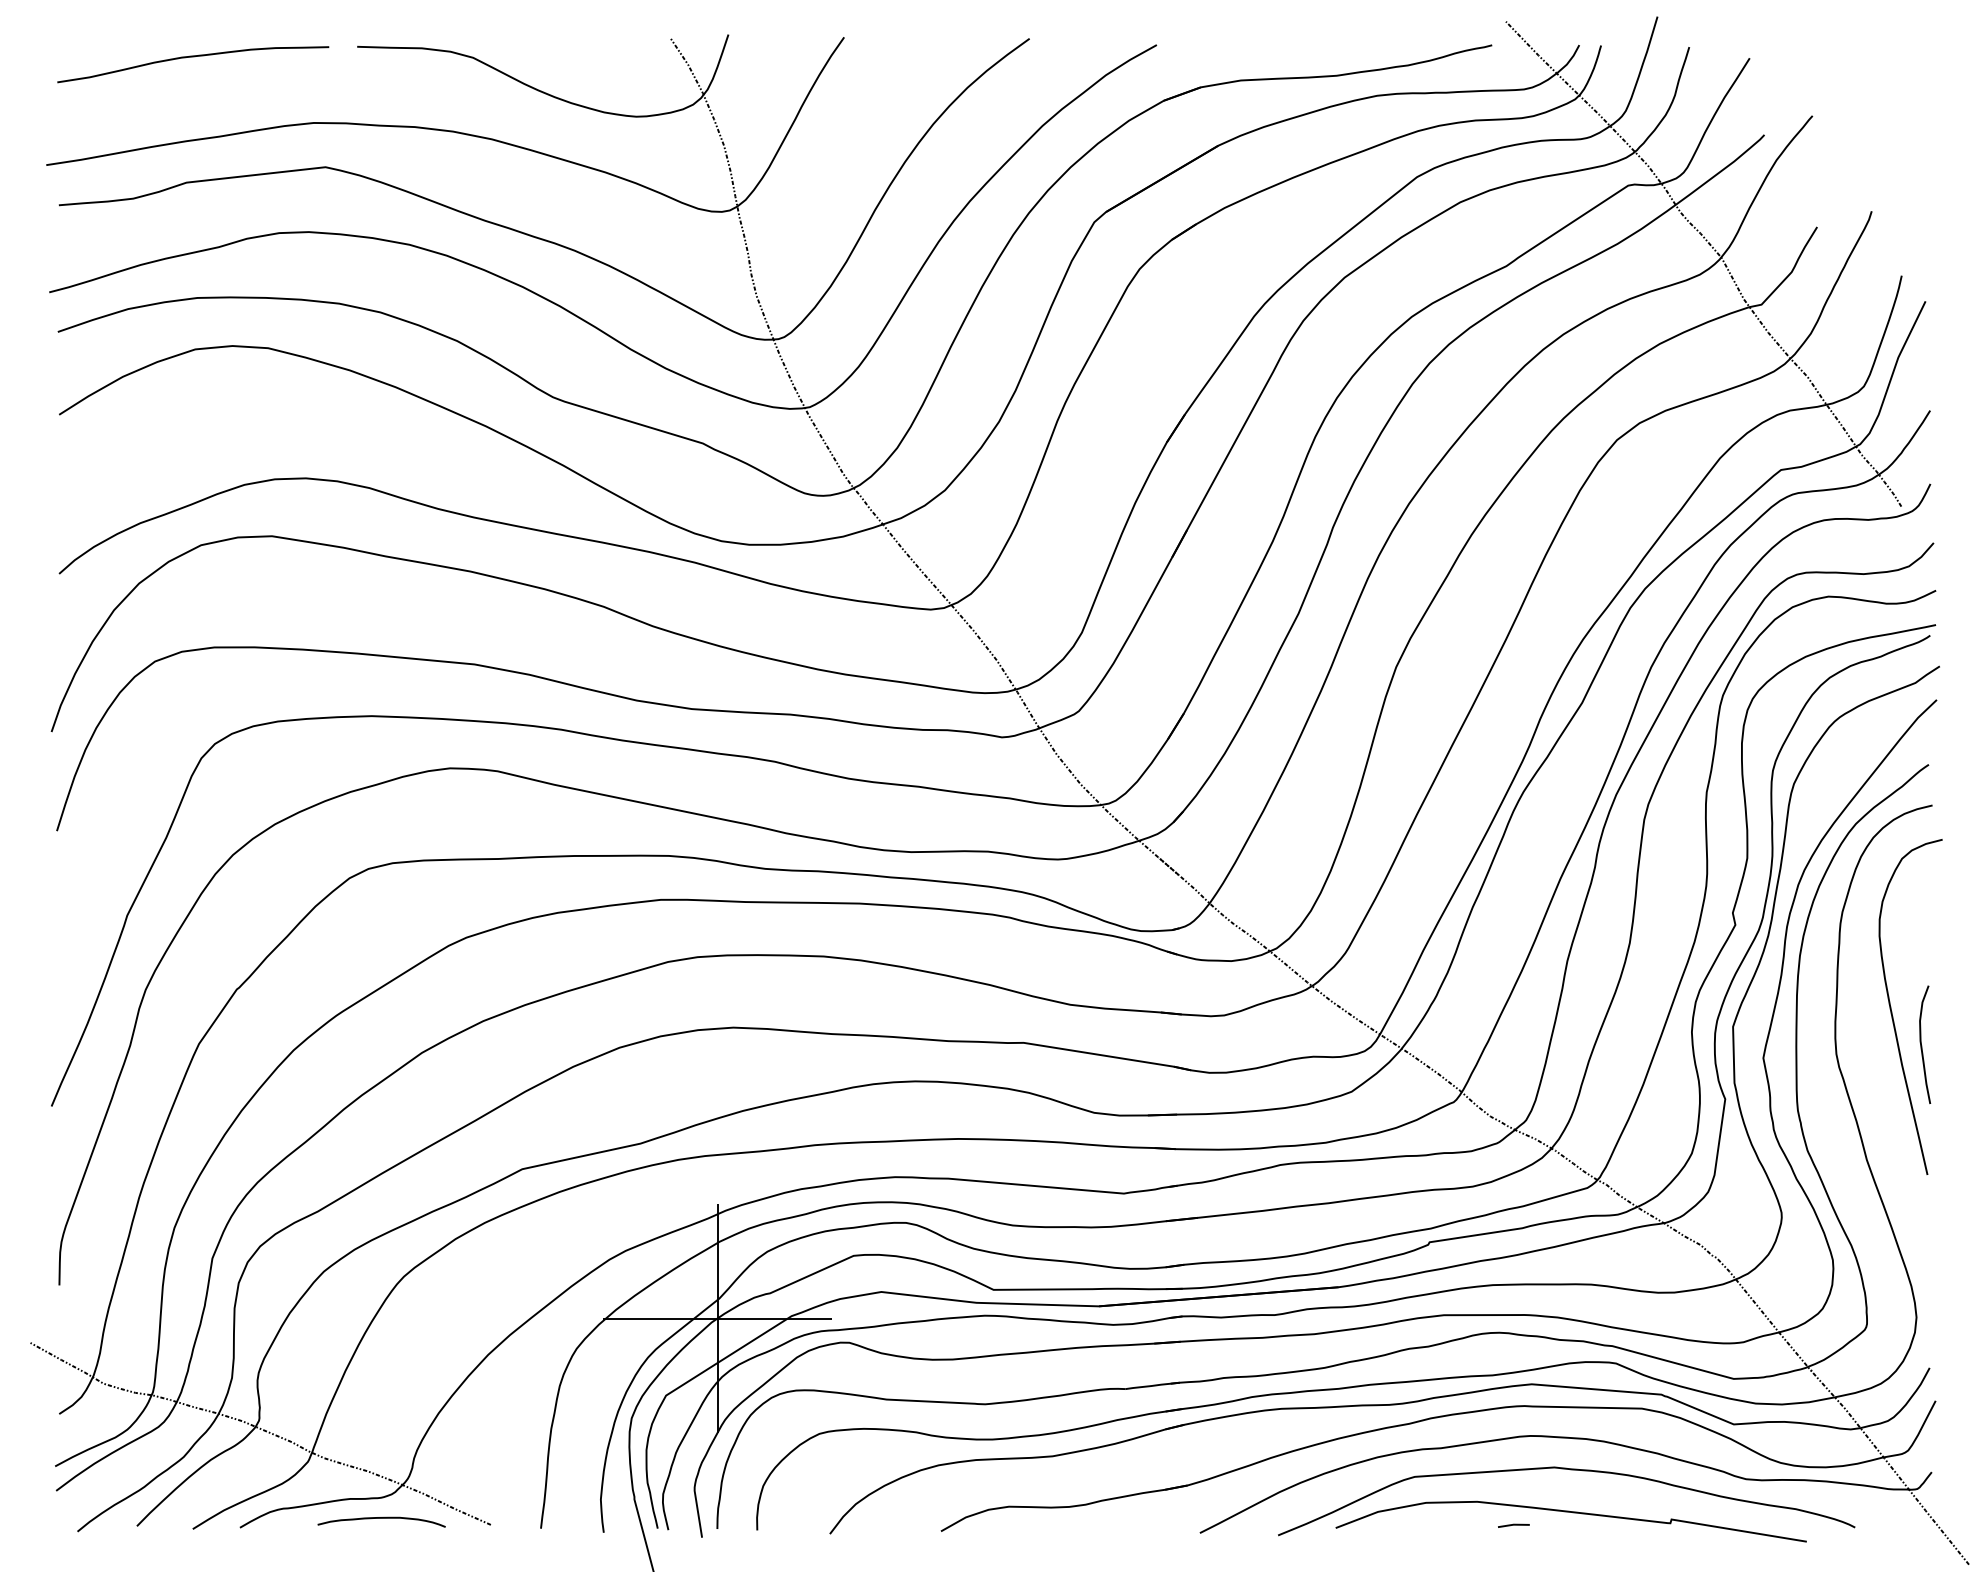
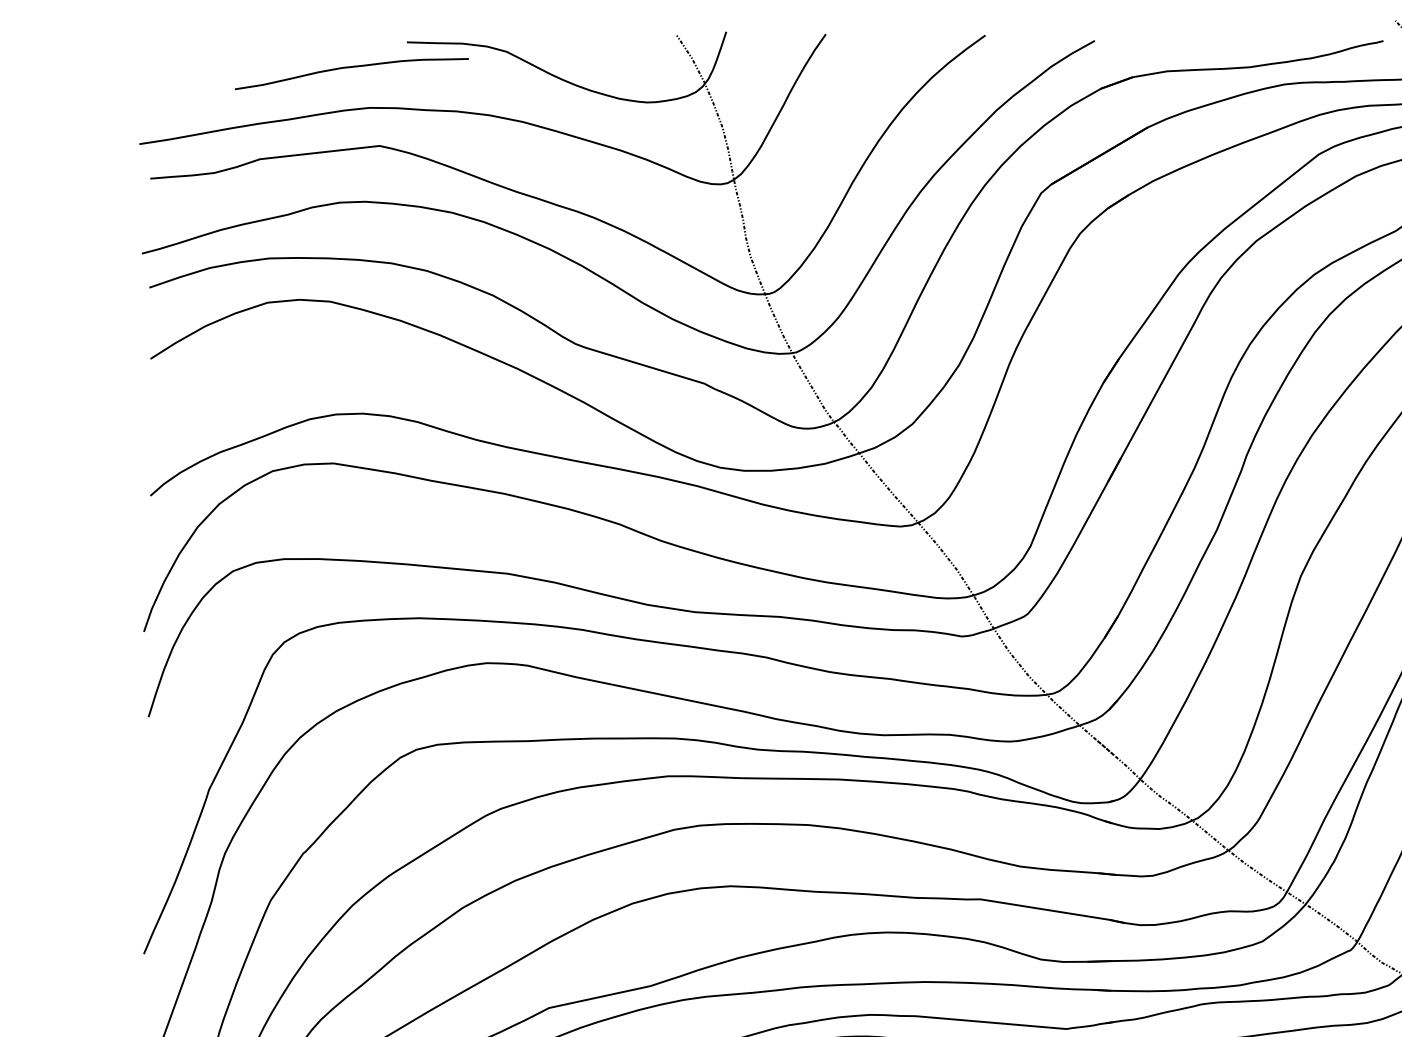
curve: (193, 57) -> (352, 67), moved

